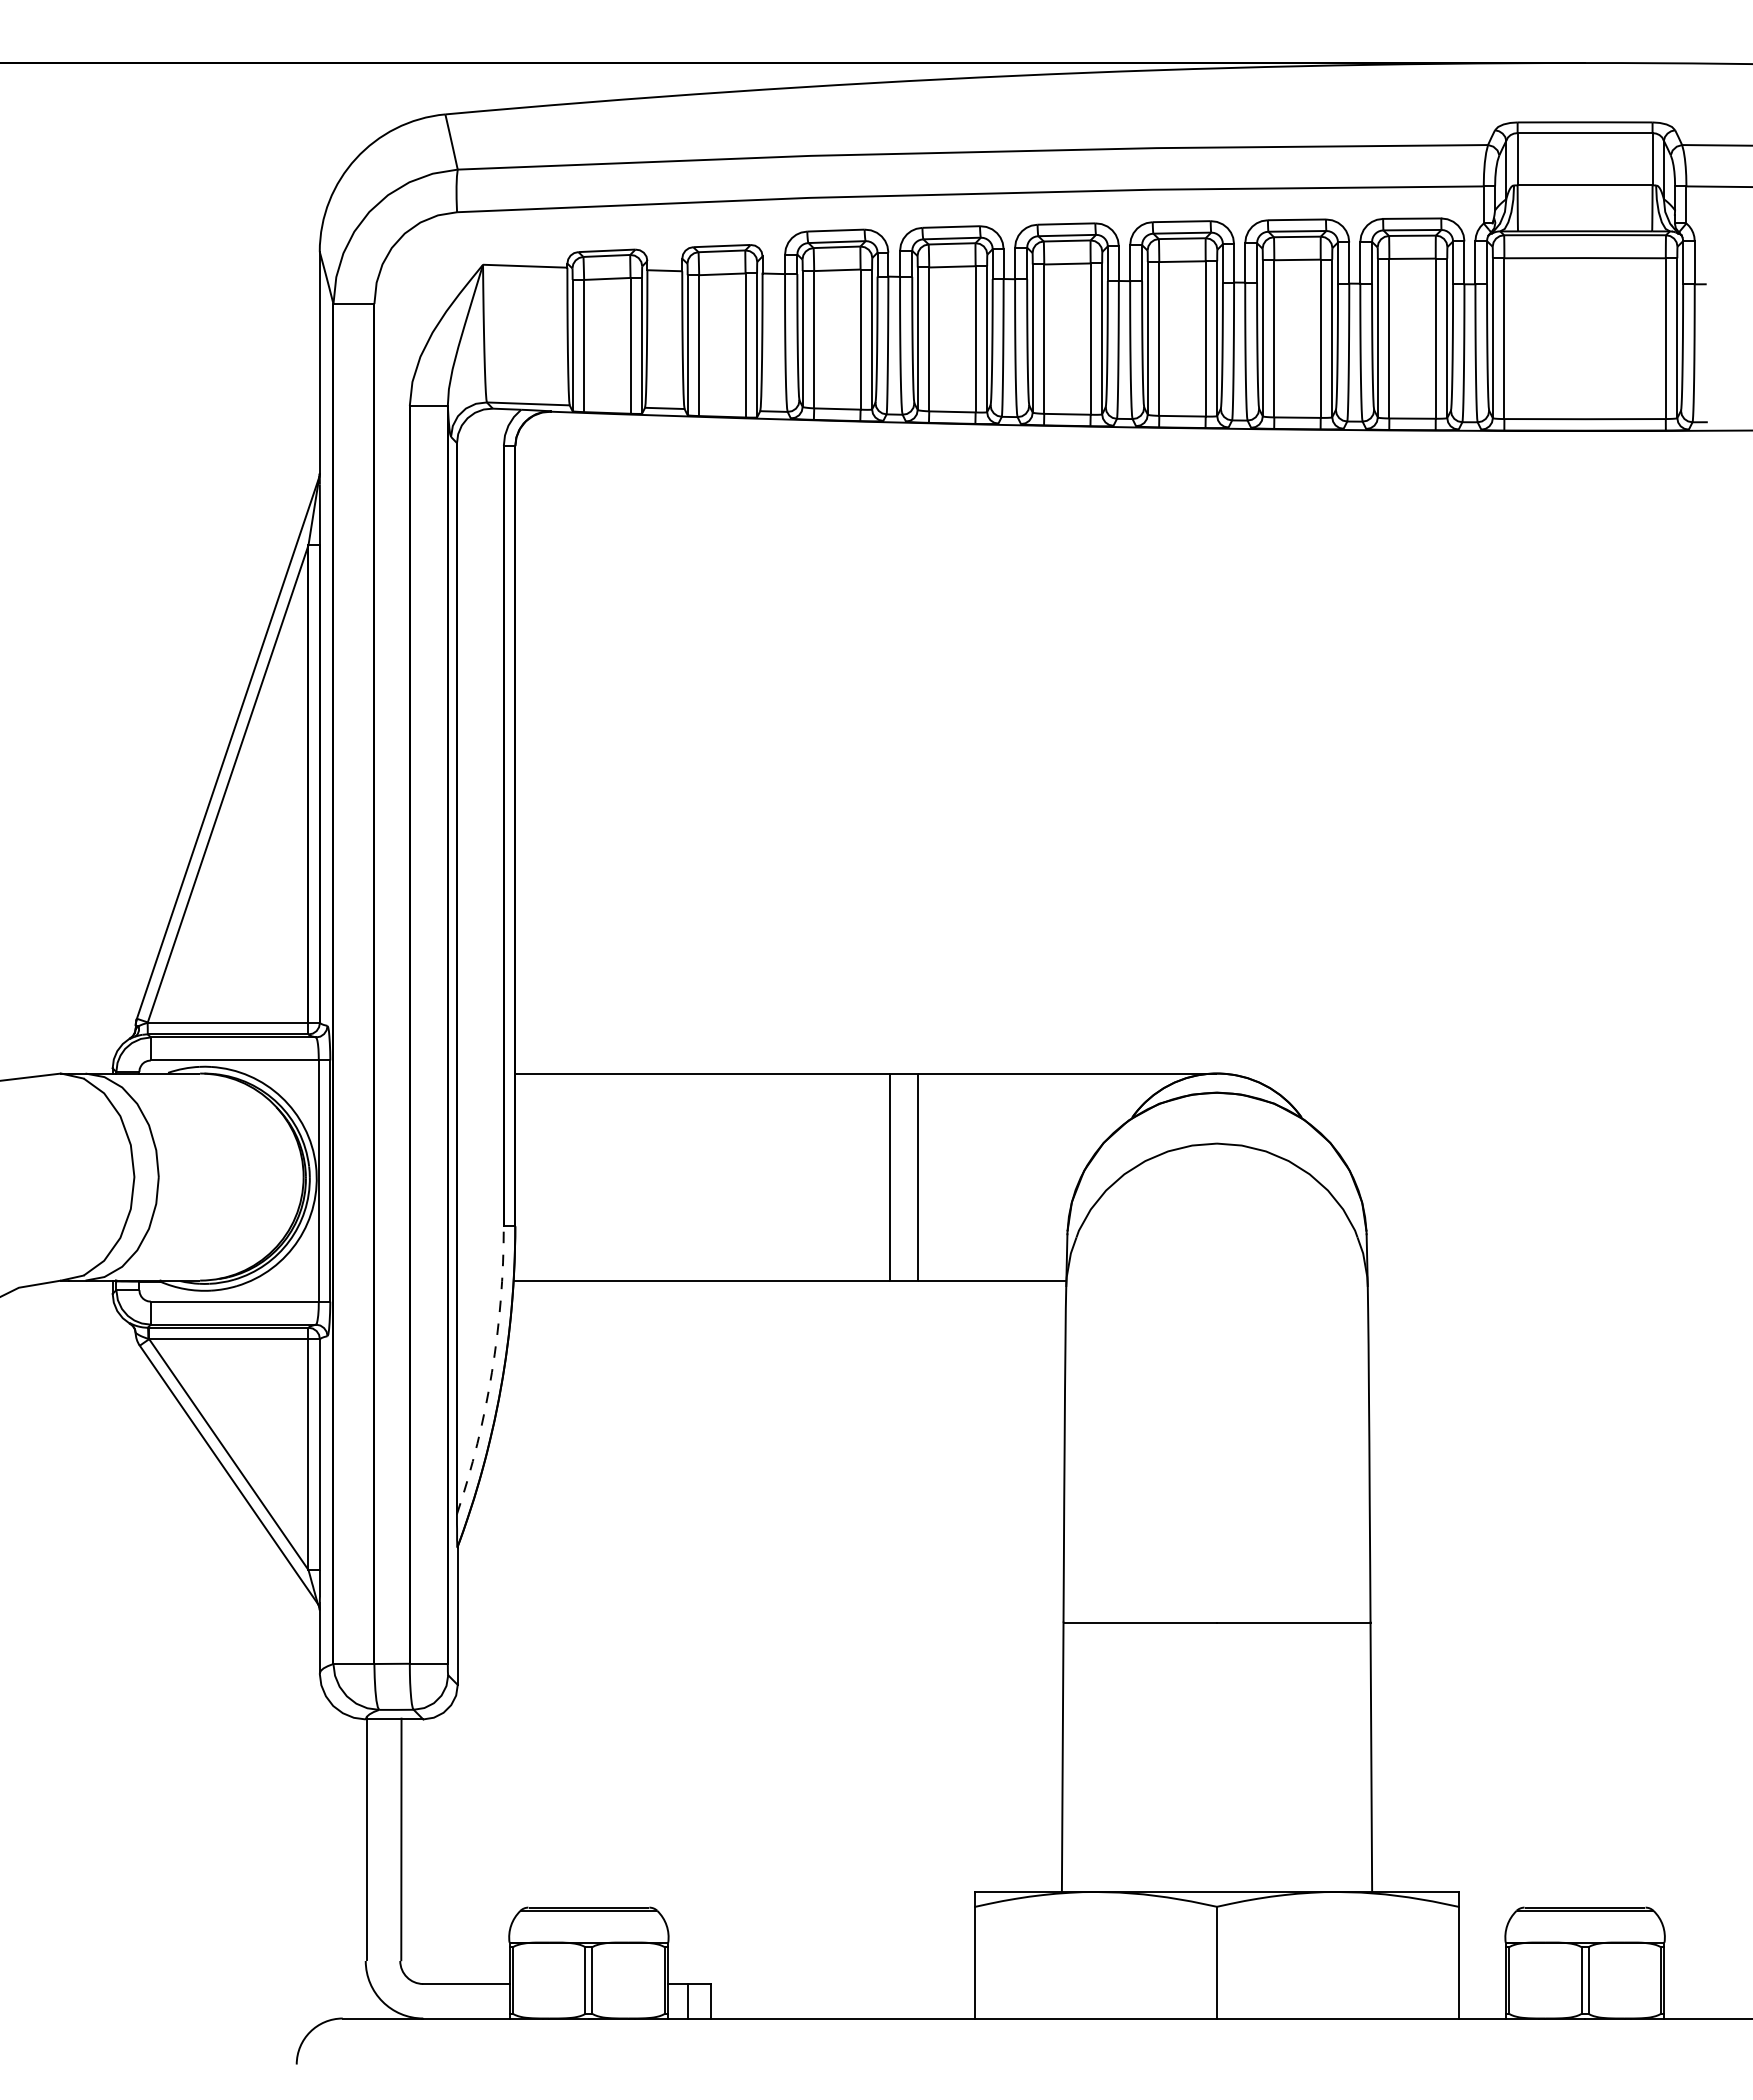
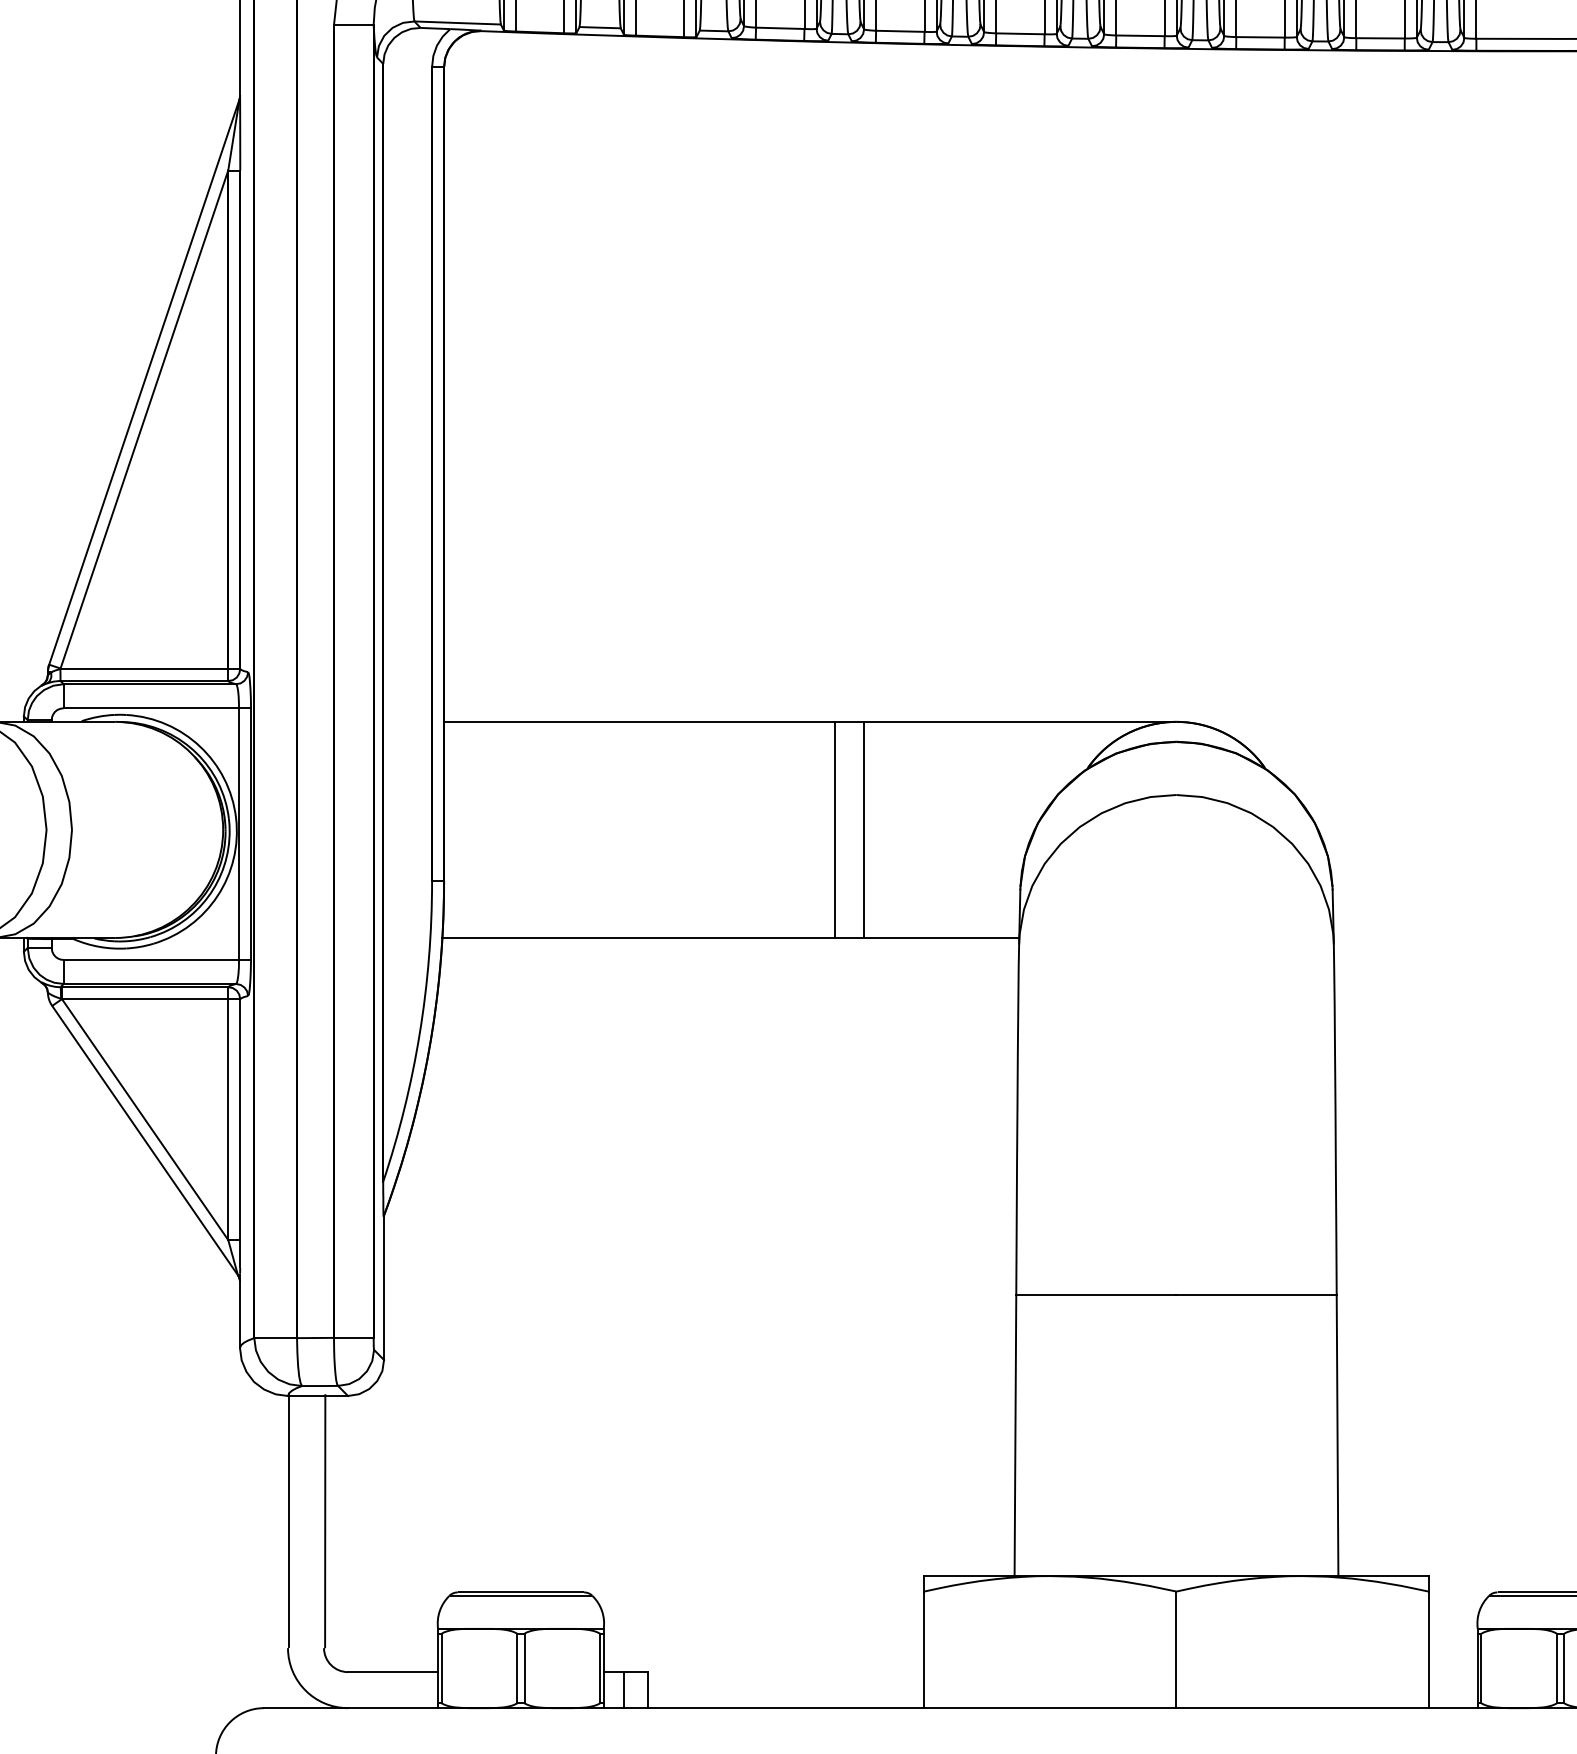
arc: (492, 1372) -> (420, 1033), dashed -> solid

